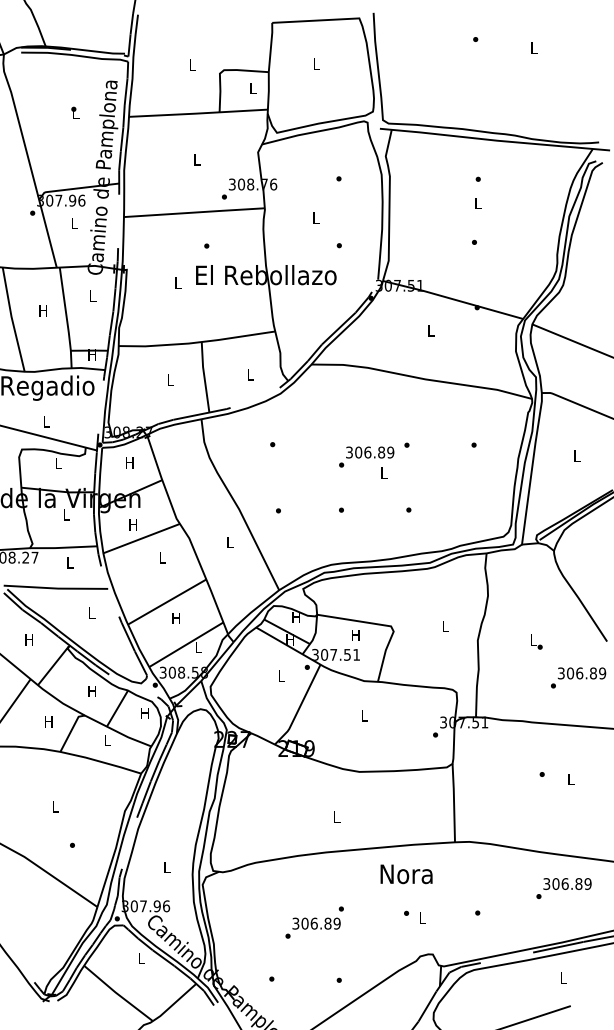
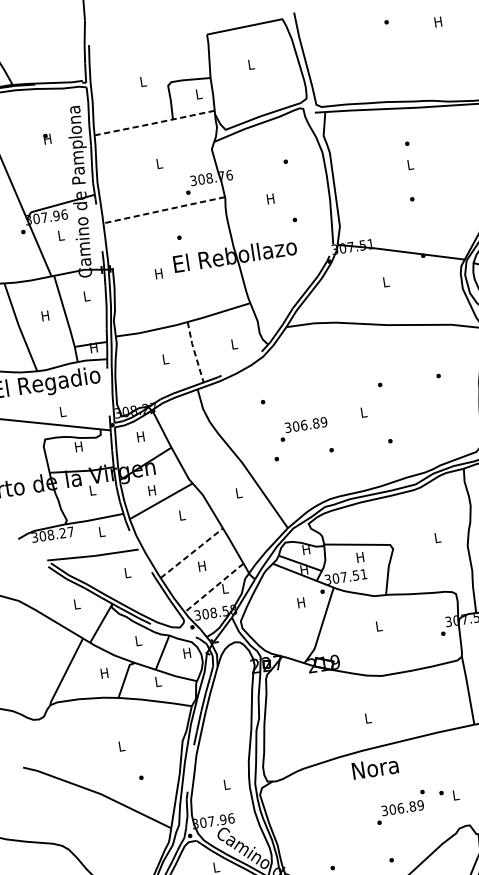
text: (533, 47) -> (438, 21), L -> H
text: (75, 112) -> (47, 138), L -> H
line: (198, 113) -> (154, 123), solid -> dashed
line: (194, 212) -> (164, 210), solid -> dashed
text: (315, 217) -> (270, 198), L -> H
text: (177, 282) -> (158, 273), L -> H
line: (204, 376) -> (194, 351), solid -> dashed
text: (366, 456) -> (303, 428), moved
text: (57, 463) -> (77, 446), L -> H
line: (167, 601) -> (192, 552), solid -> dashed
text: (28, 639) -> (75, 604), H -> L
line: (185, 645) -> (213, 588), solid -> dashed
text: (281, 675) -> (301, 602), L -> H
text: (91, 691) -> (137, 641), H -> L
text: (406, 874) -> (375, 768), moved
text: (314, 922) -> (400, 807), moved

